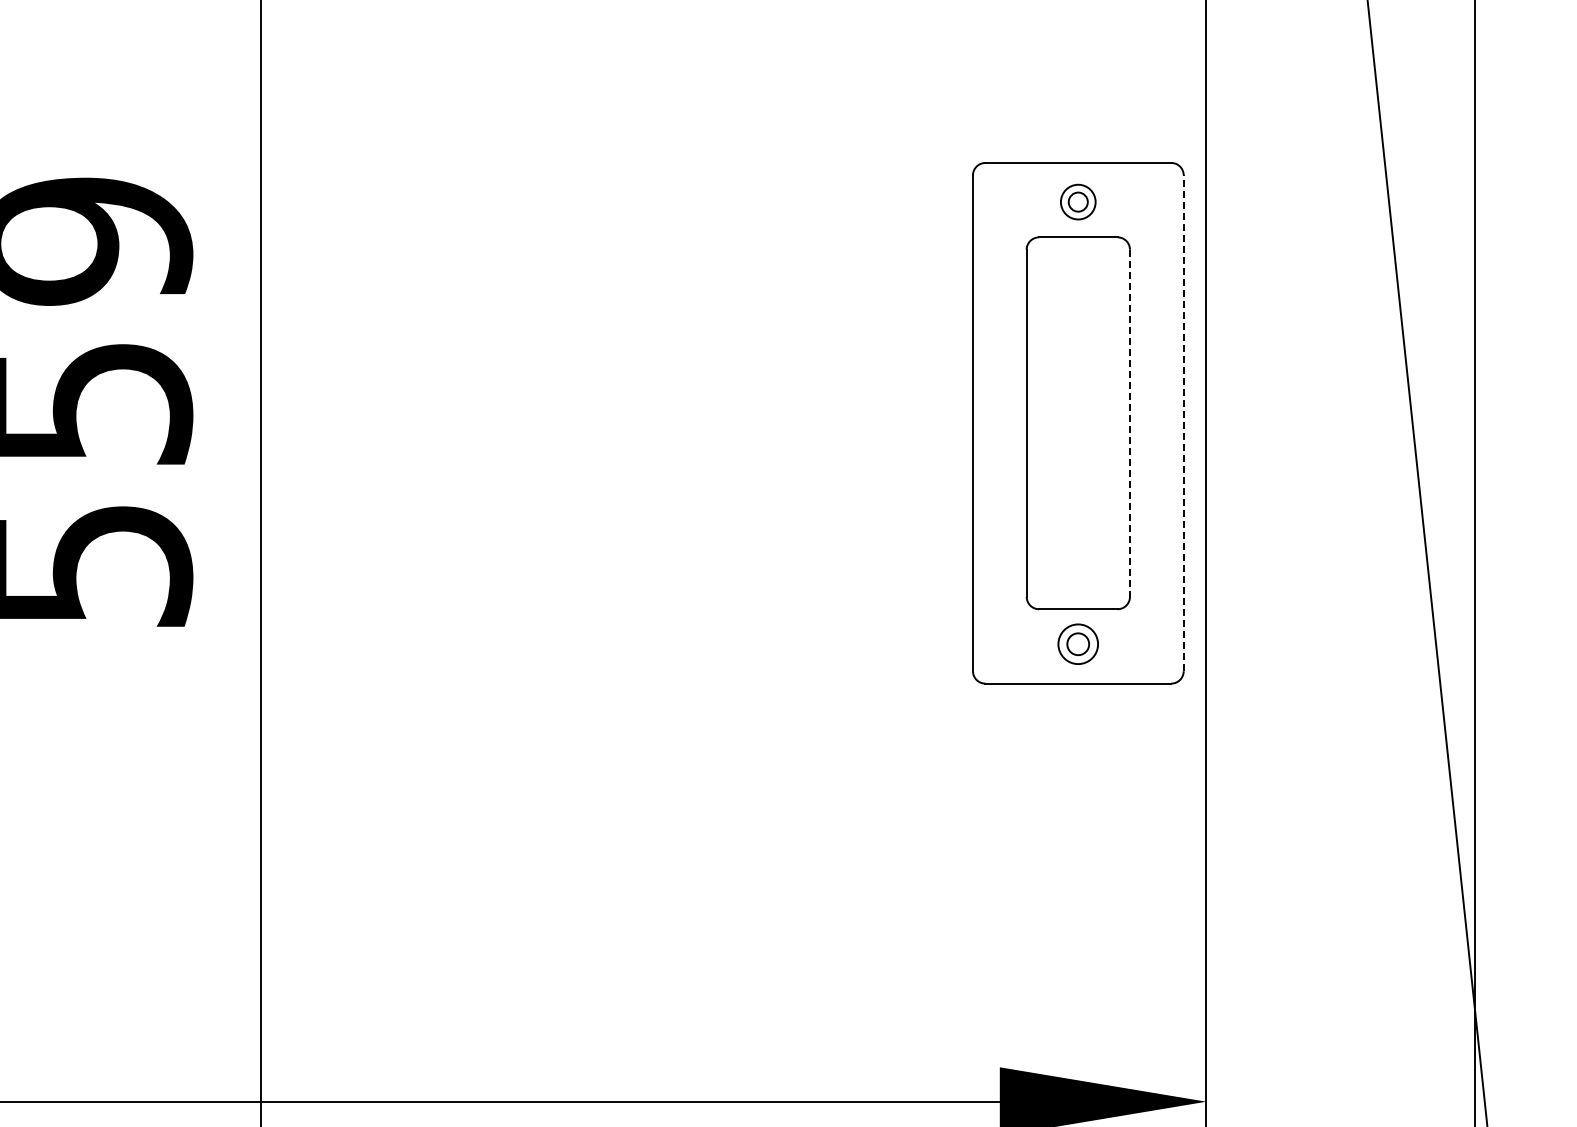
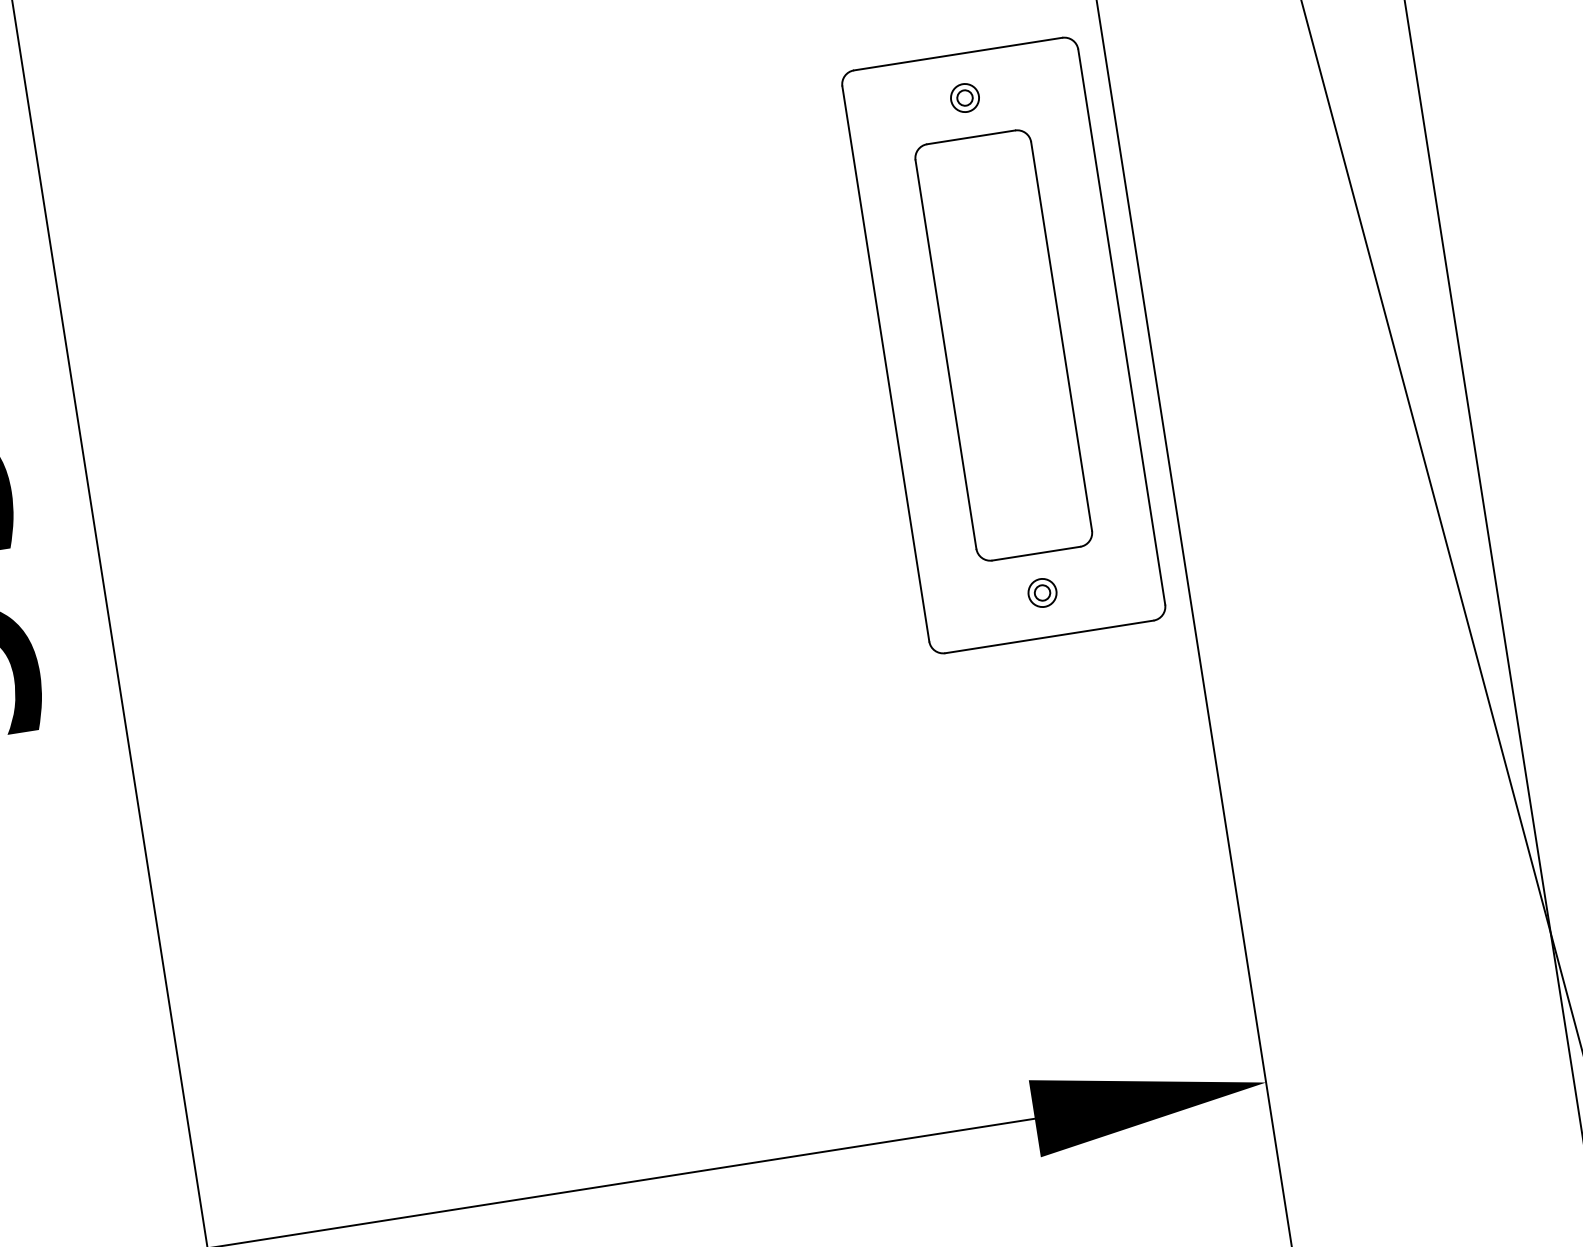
part: (1078, 202) -> (965, 98), size x0.71
line: (1129, 423) -> (1061, 336), dashed -> solid
line: (1183, 423) -> (1121, 327), dashed -> solid
part: (1078, 644) -> (1042, 593), size x0.62

